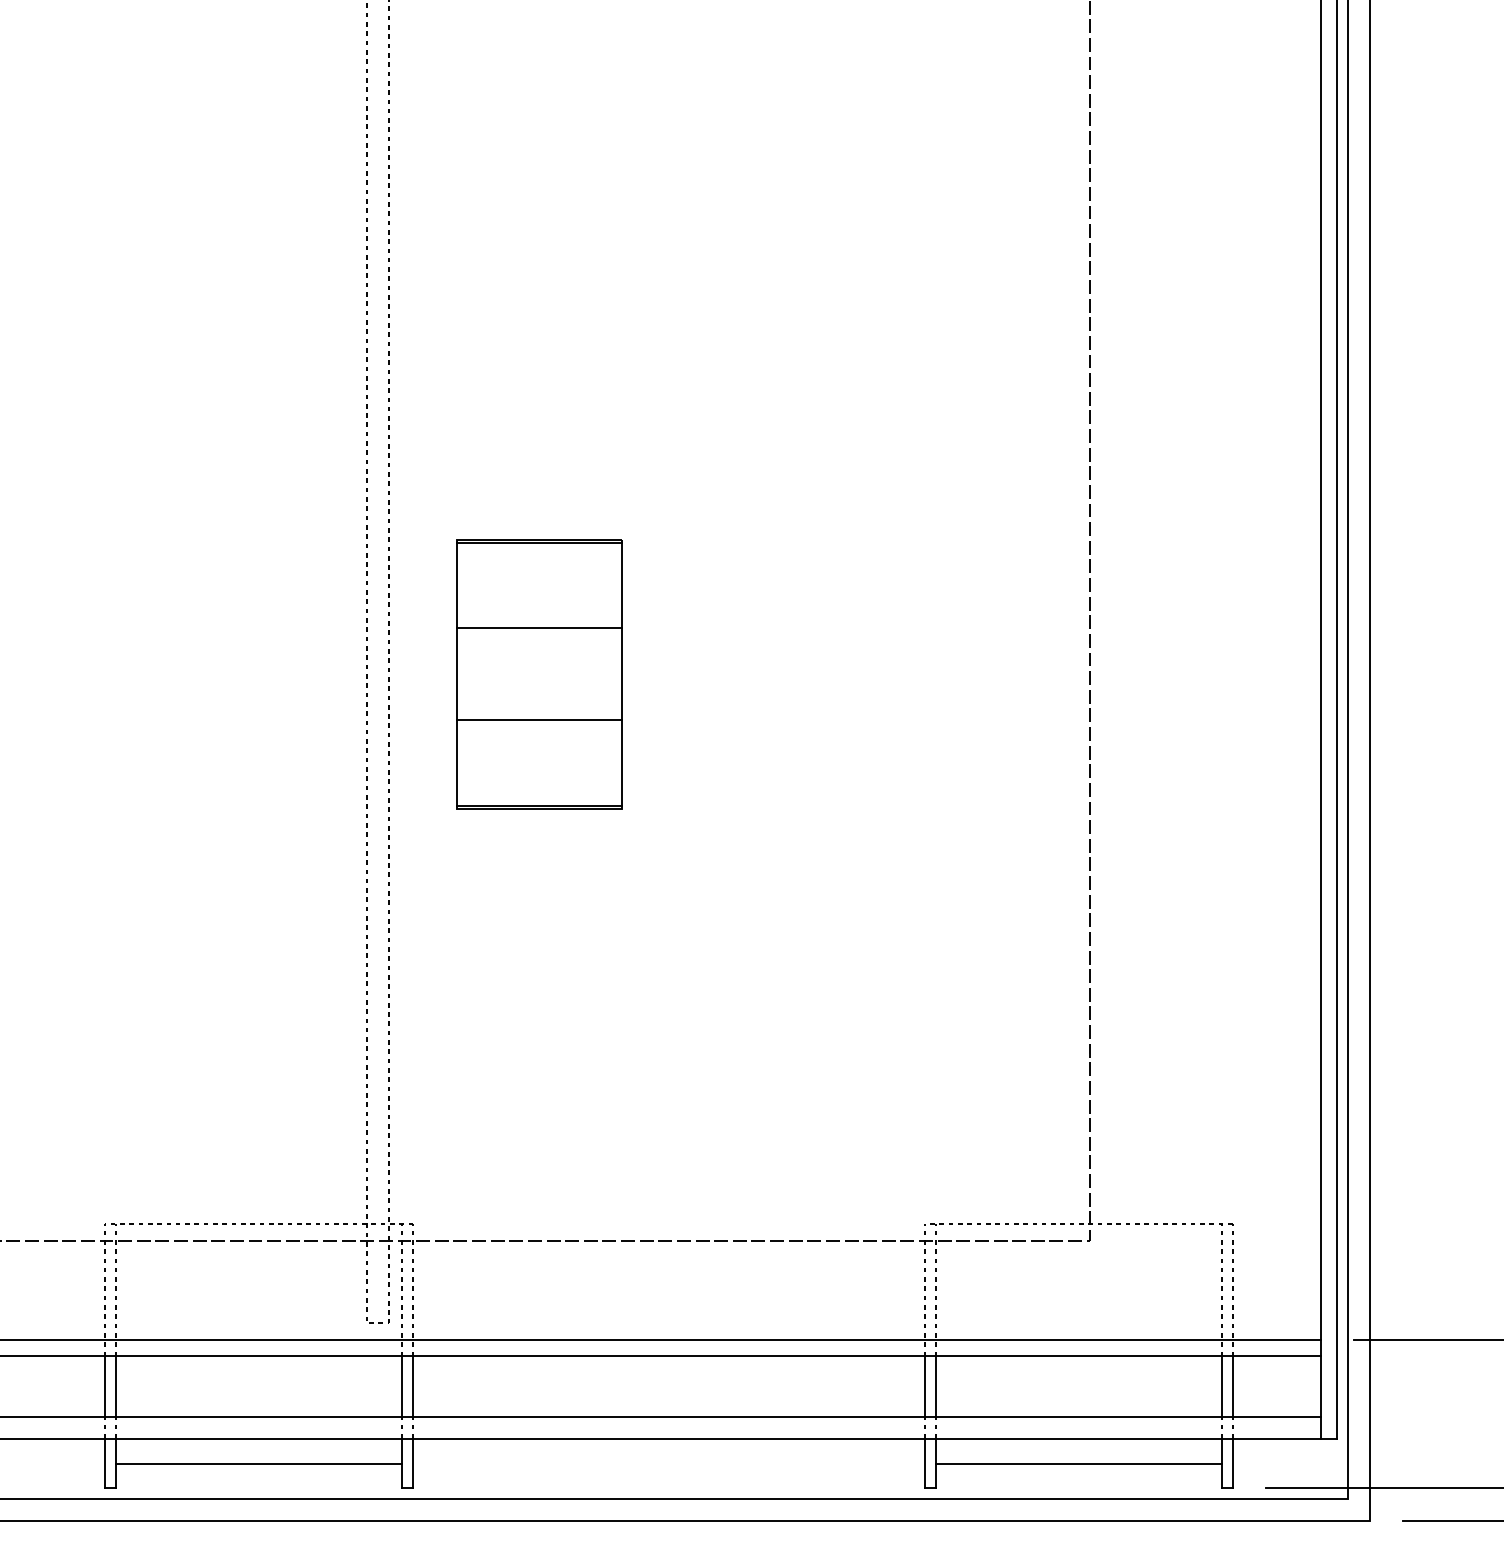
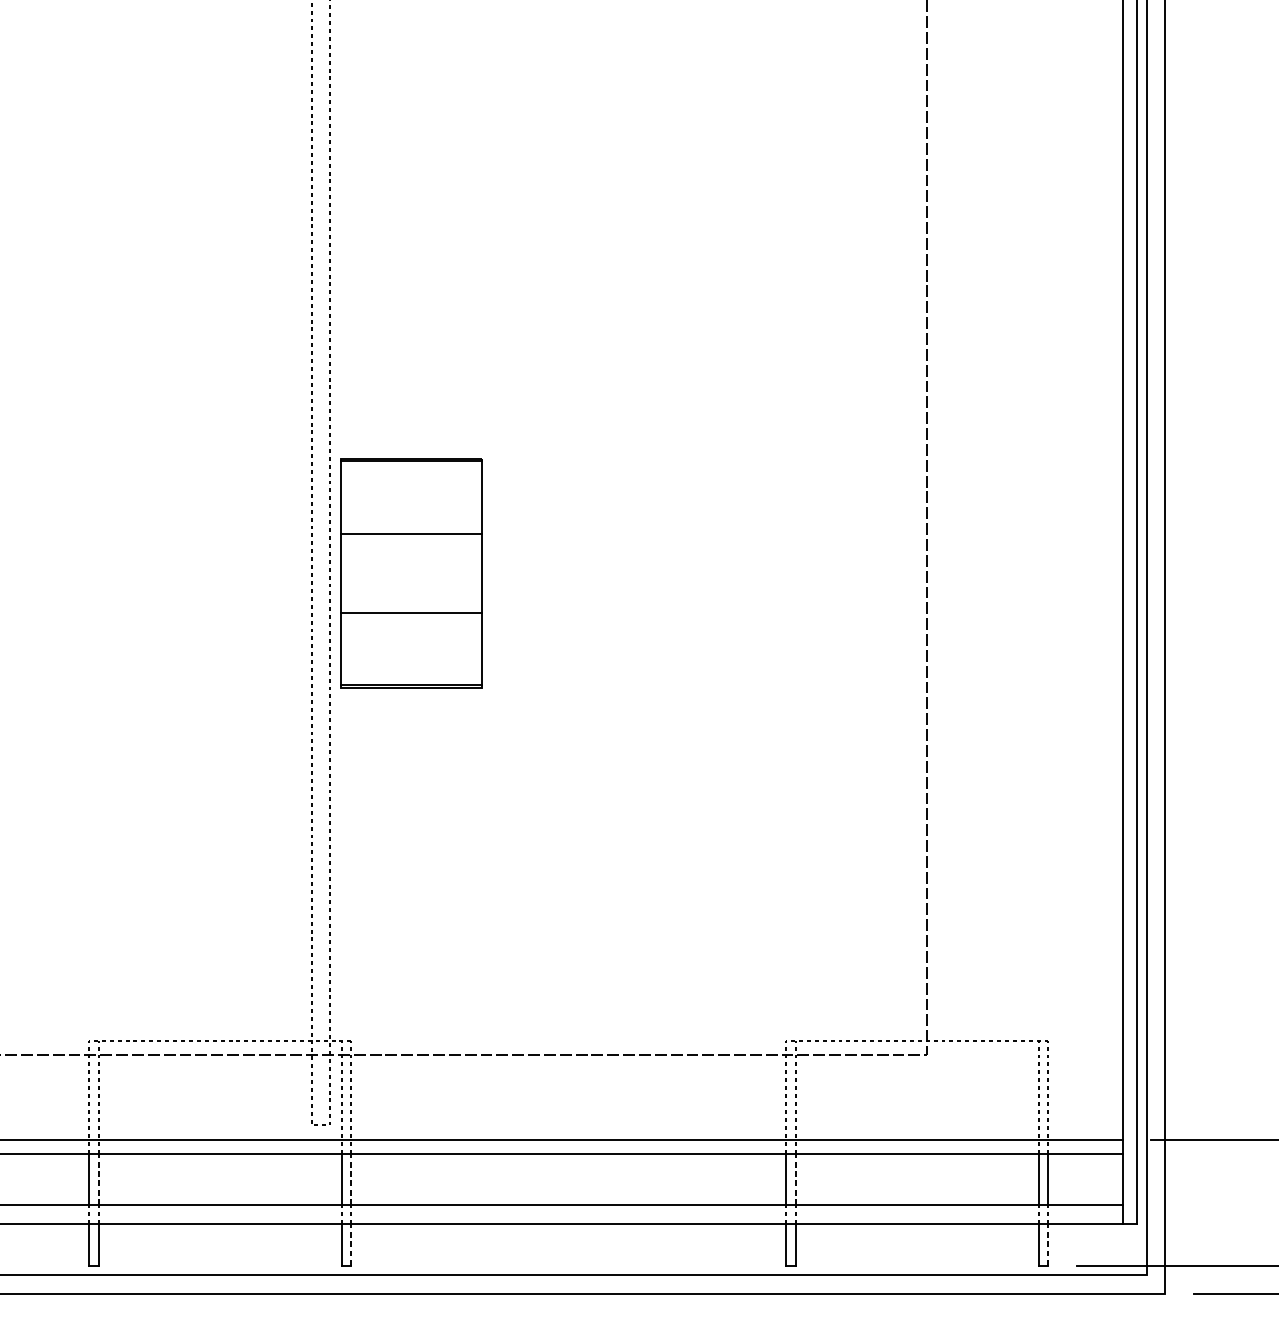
part: (539, 674) -> (411, 573), moved
line: (116, 1386) -> (98, 1179), solid -> dashed
line: (413, 1386) -> (351, 1179), solid -> dashed
line: (935, 1386) -> (795, 1179), solid -> dashed
line: (259, 1463) -> (220, 1244), removed
line: (413, 1463) -> (351, 1244), solid -> dashed
line: (1078, 1463) -> (917, 1244), removed
line: (1232, 1463) -> (1048, 1244), solid -> dashed

